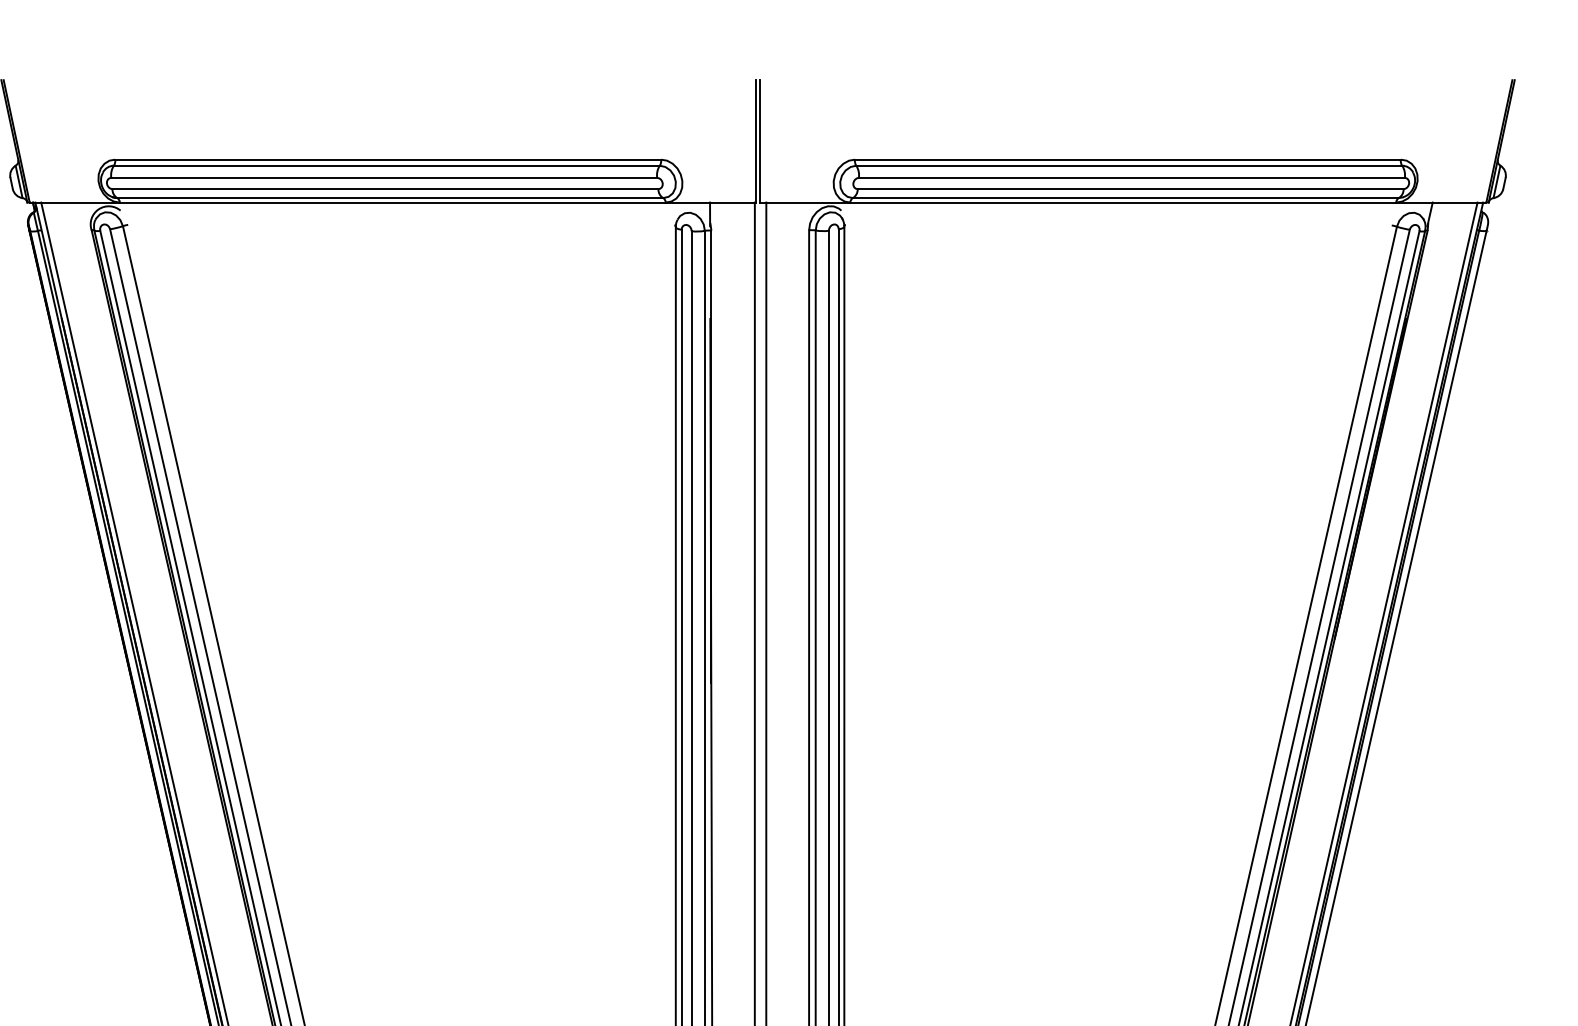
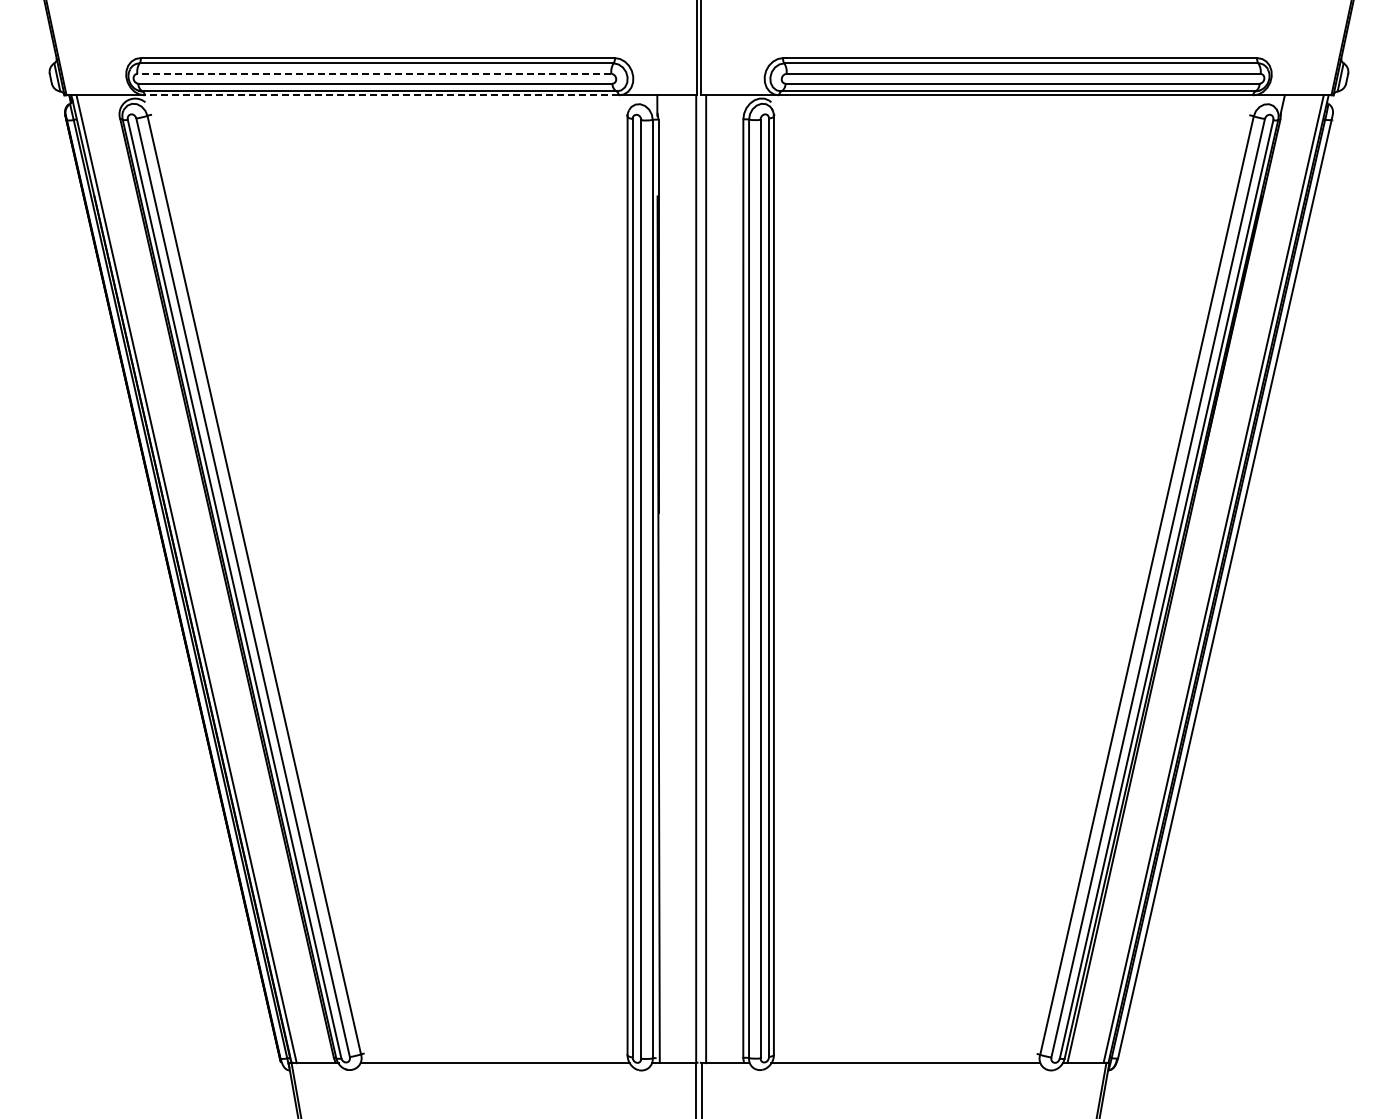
line: (383, 177) -> (373, 73), solid -> dashed
line: (392, 202) -> (381, 95), solid -> dashed

